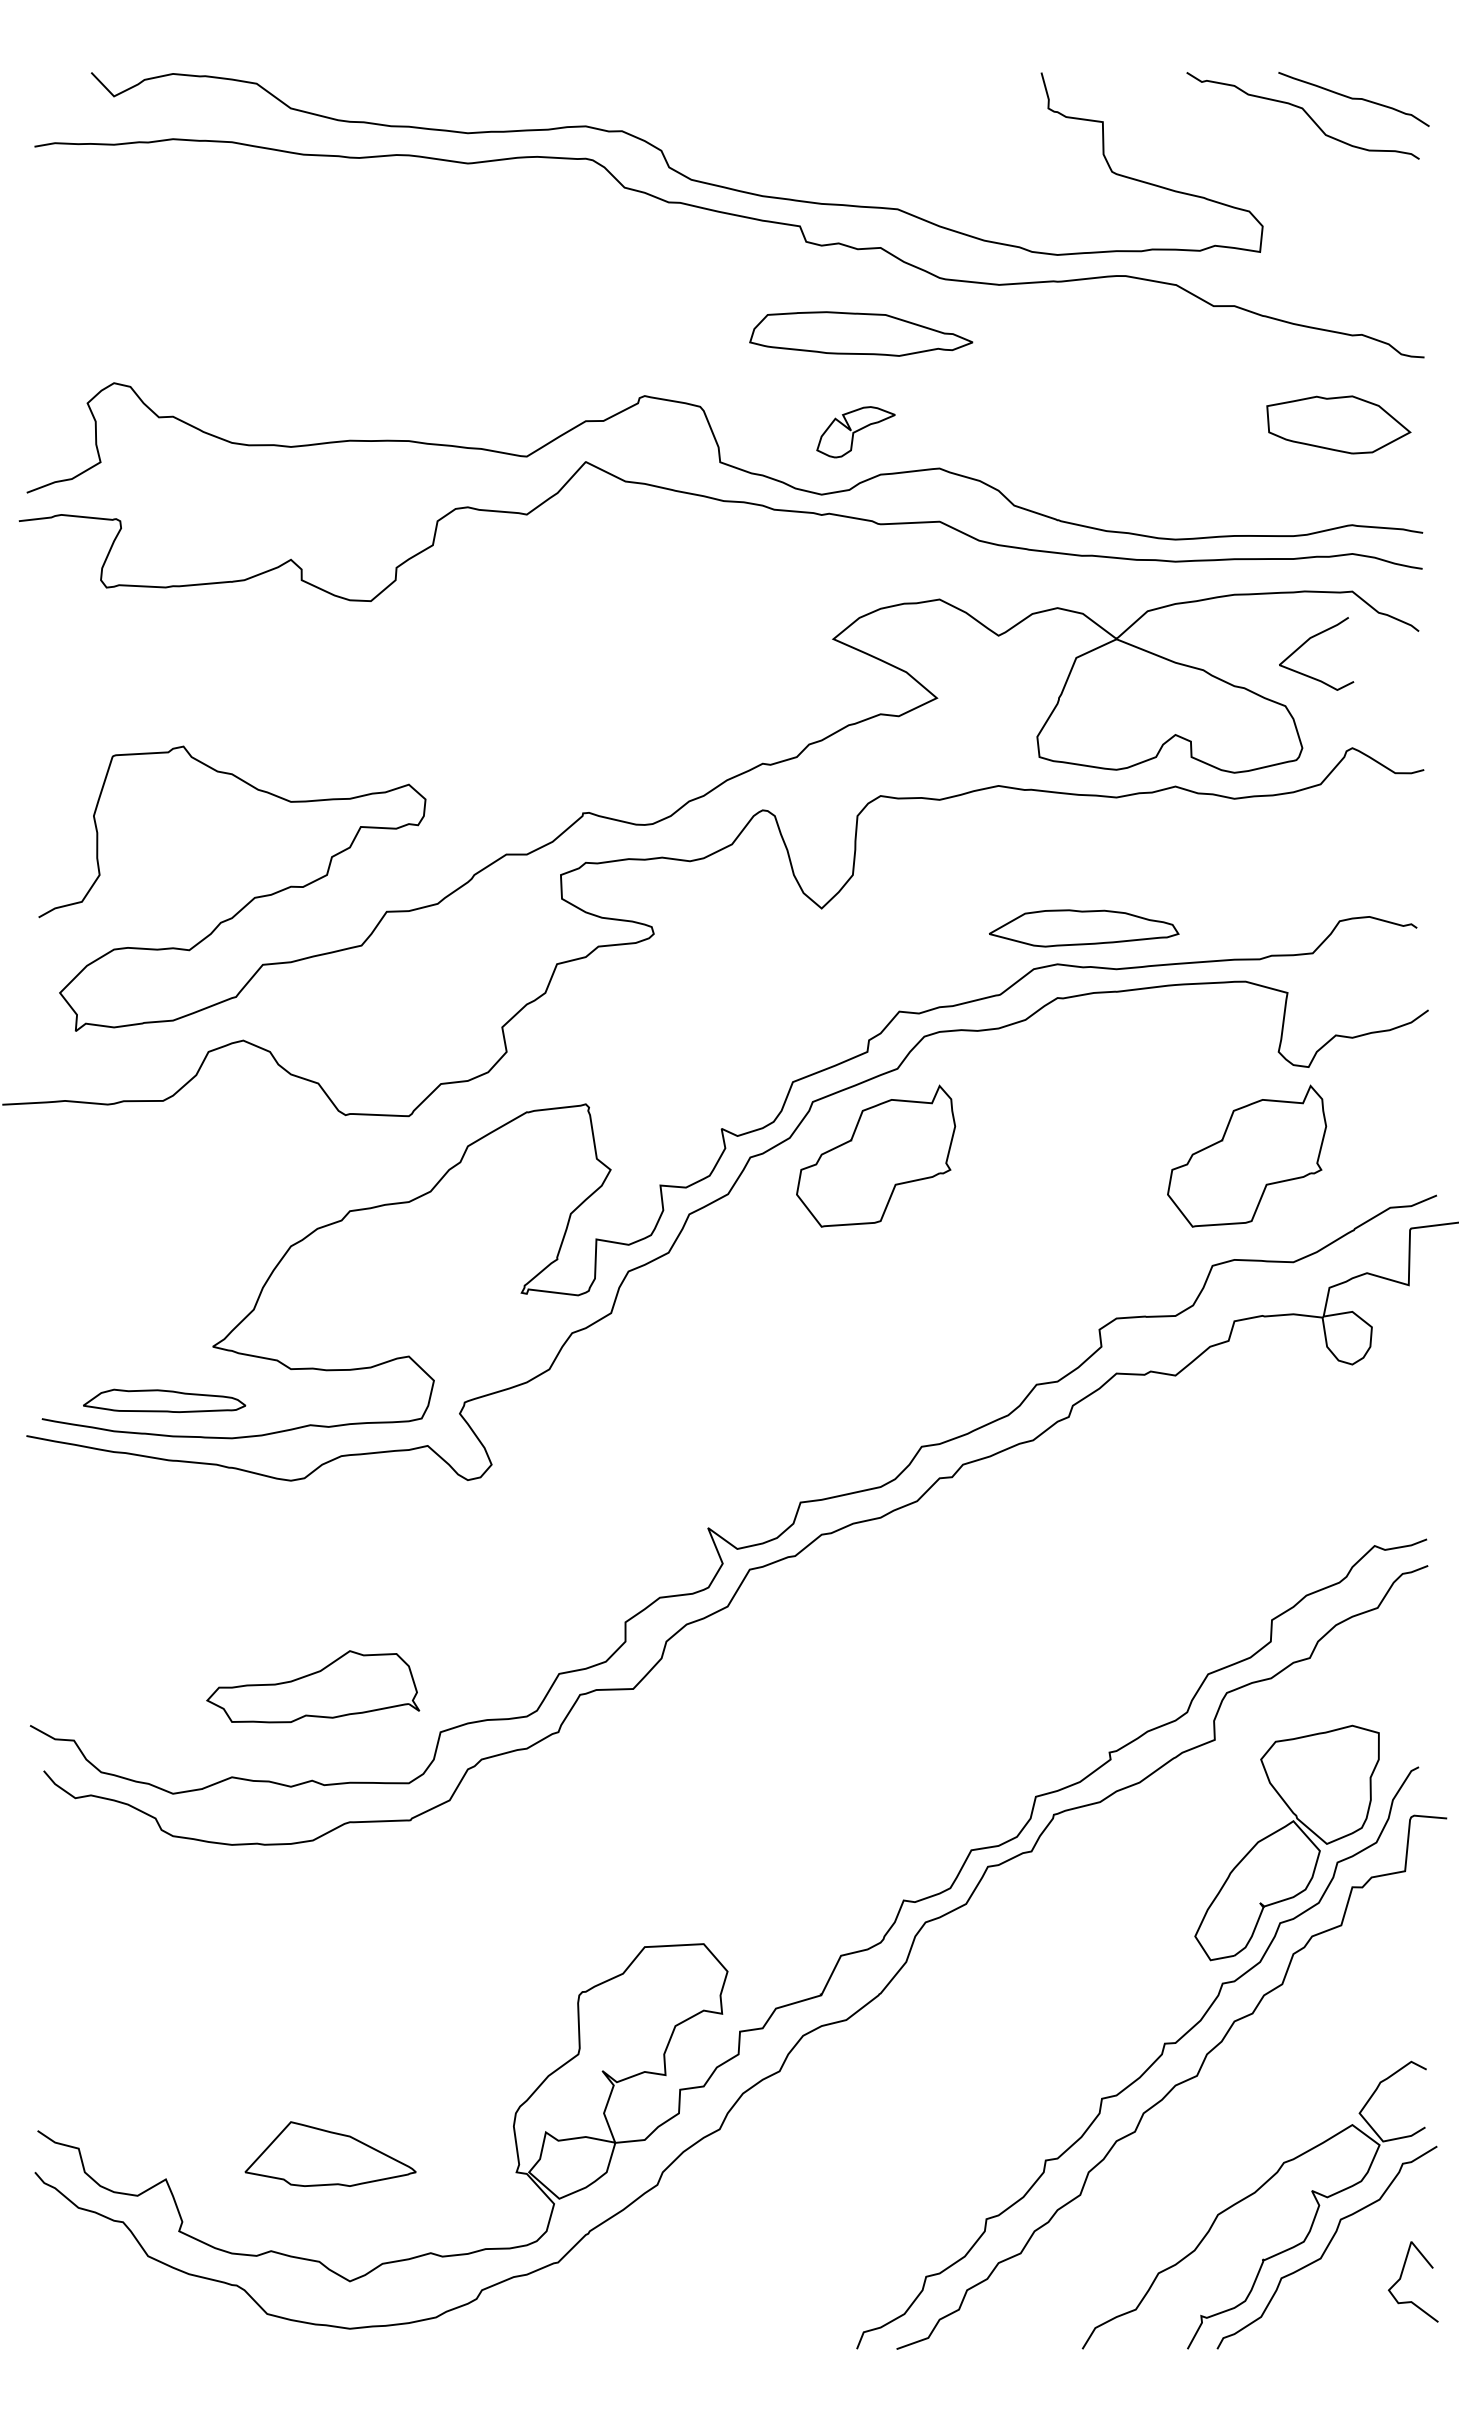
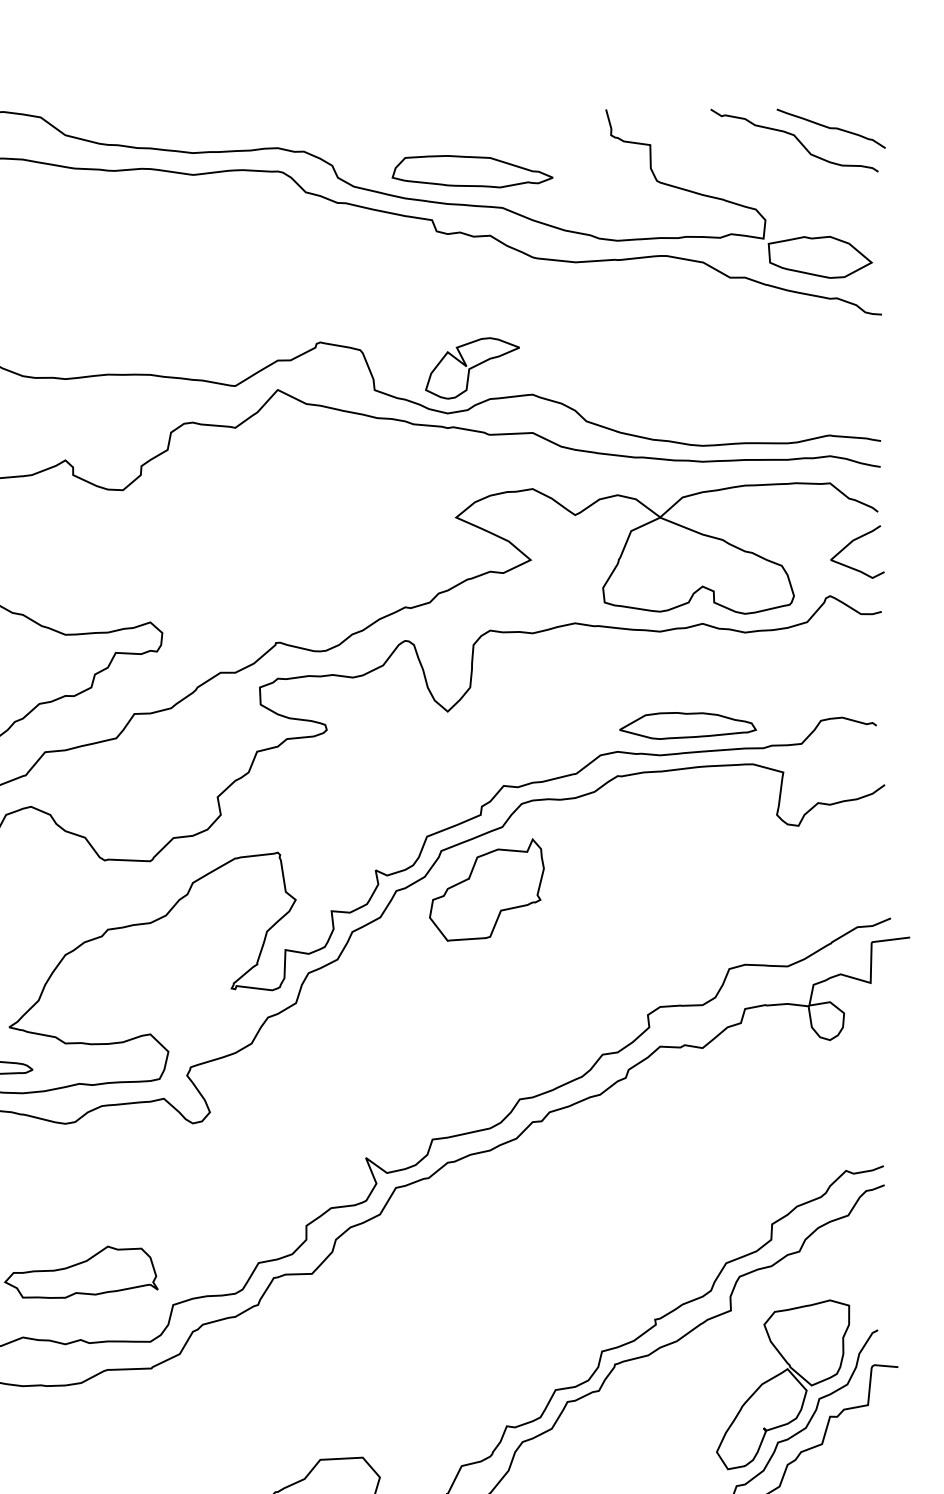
part: (861, 333) -> (472, 171), moved
part: (1338, 424) -> (820, 257), moved
part: (855, 432) -> (472, 368), size x1.67
curve: (1309, 640) -> (852, 542), moved
part: (1084, 928) -> (688, 726), moved
part: (1247, 1155) -> (754, 889), removed

